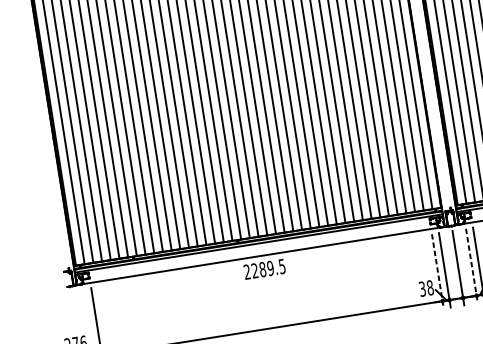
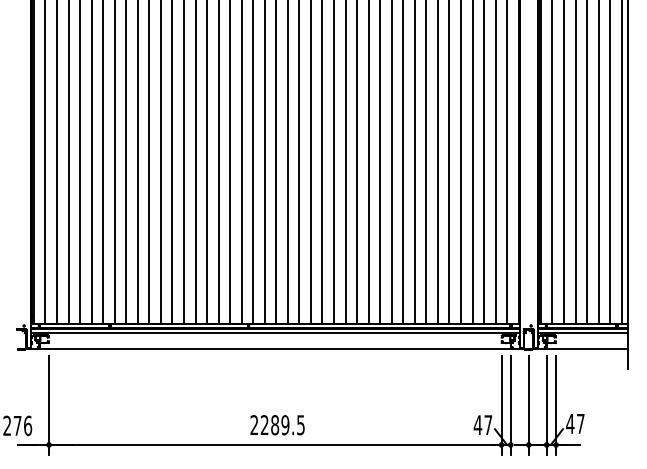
line: (471, 266) -> (546, 405), dashed -> solid
text: (264, 269) -> (277, 425), moved
line: (437, 271) -> (501, 405), dashed -> solid
text: (425, 288) -> (482, 425), 38 -> 47

